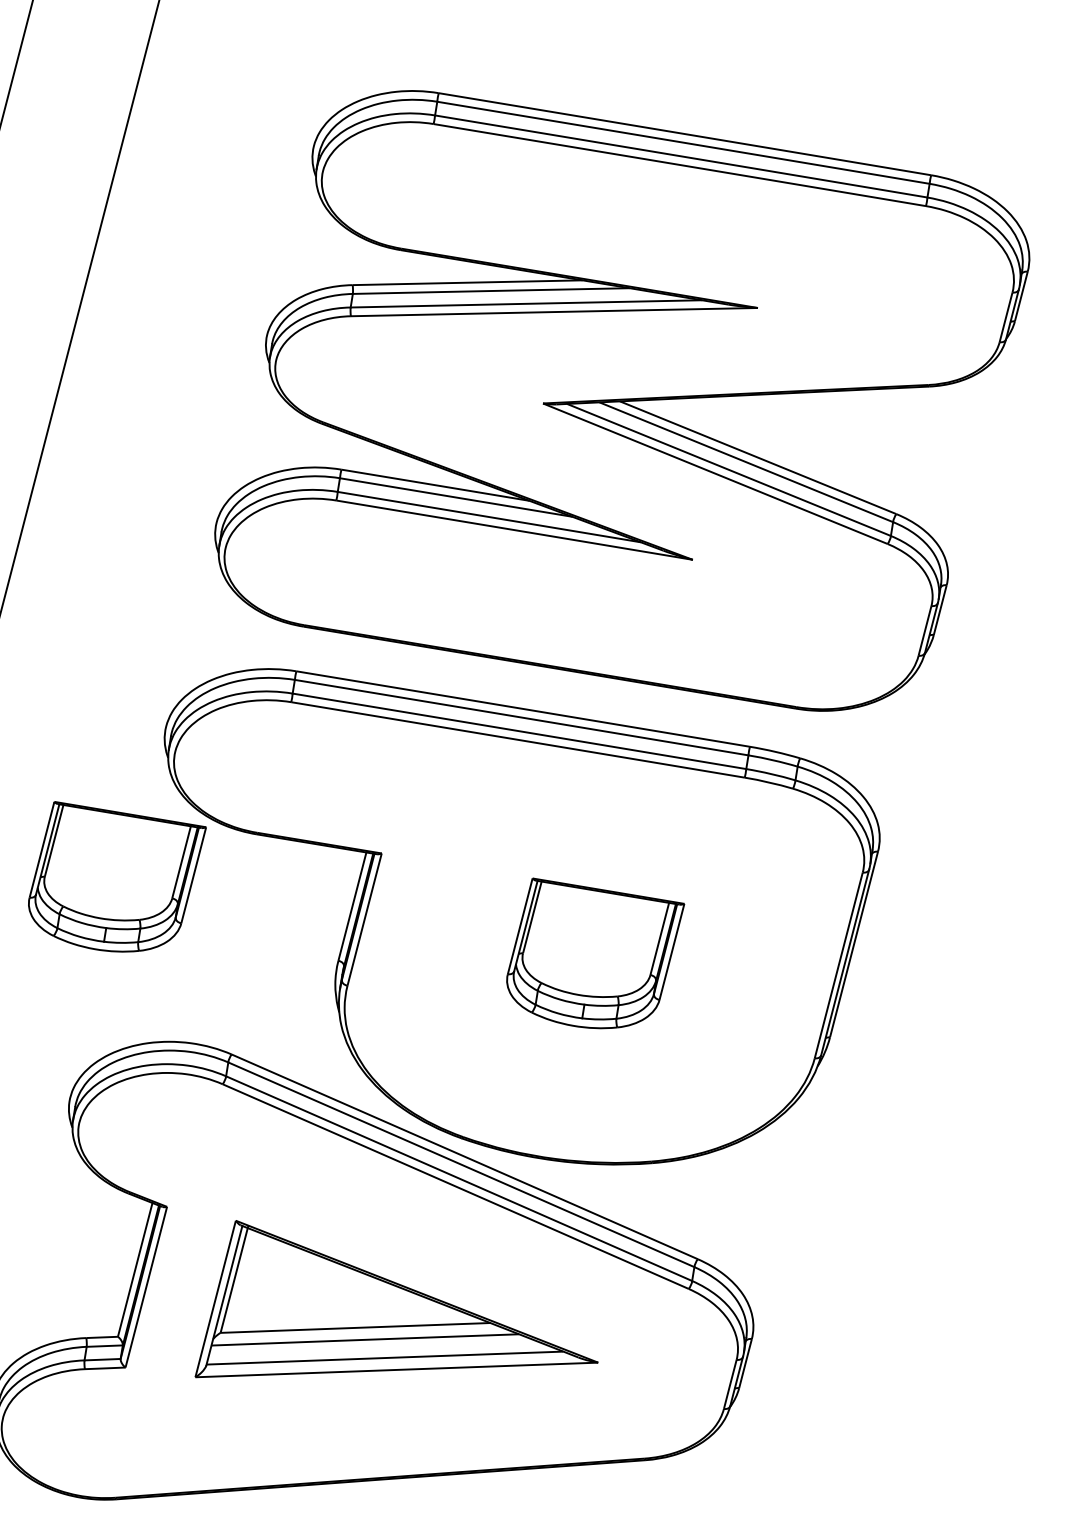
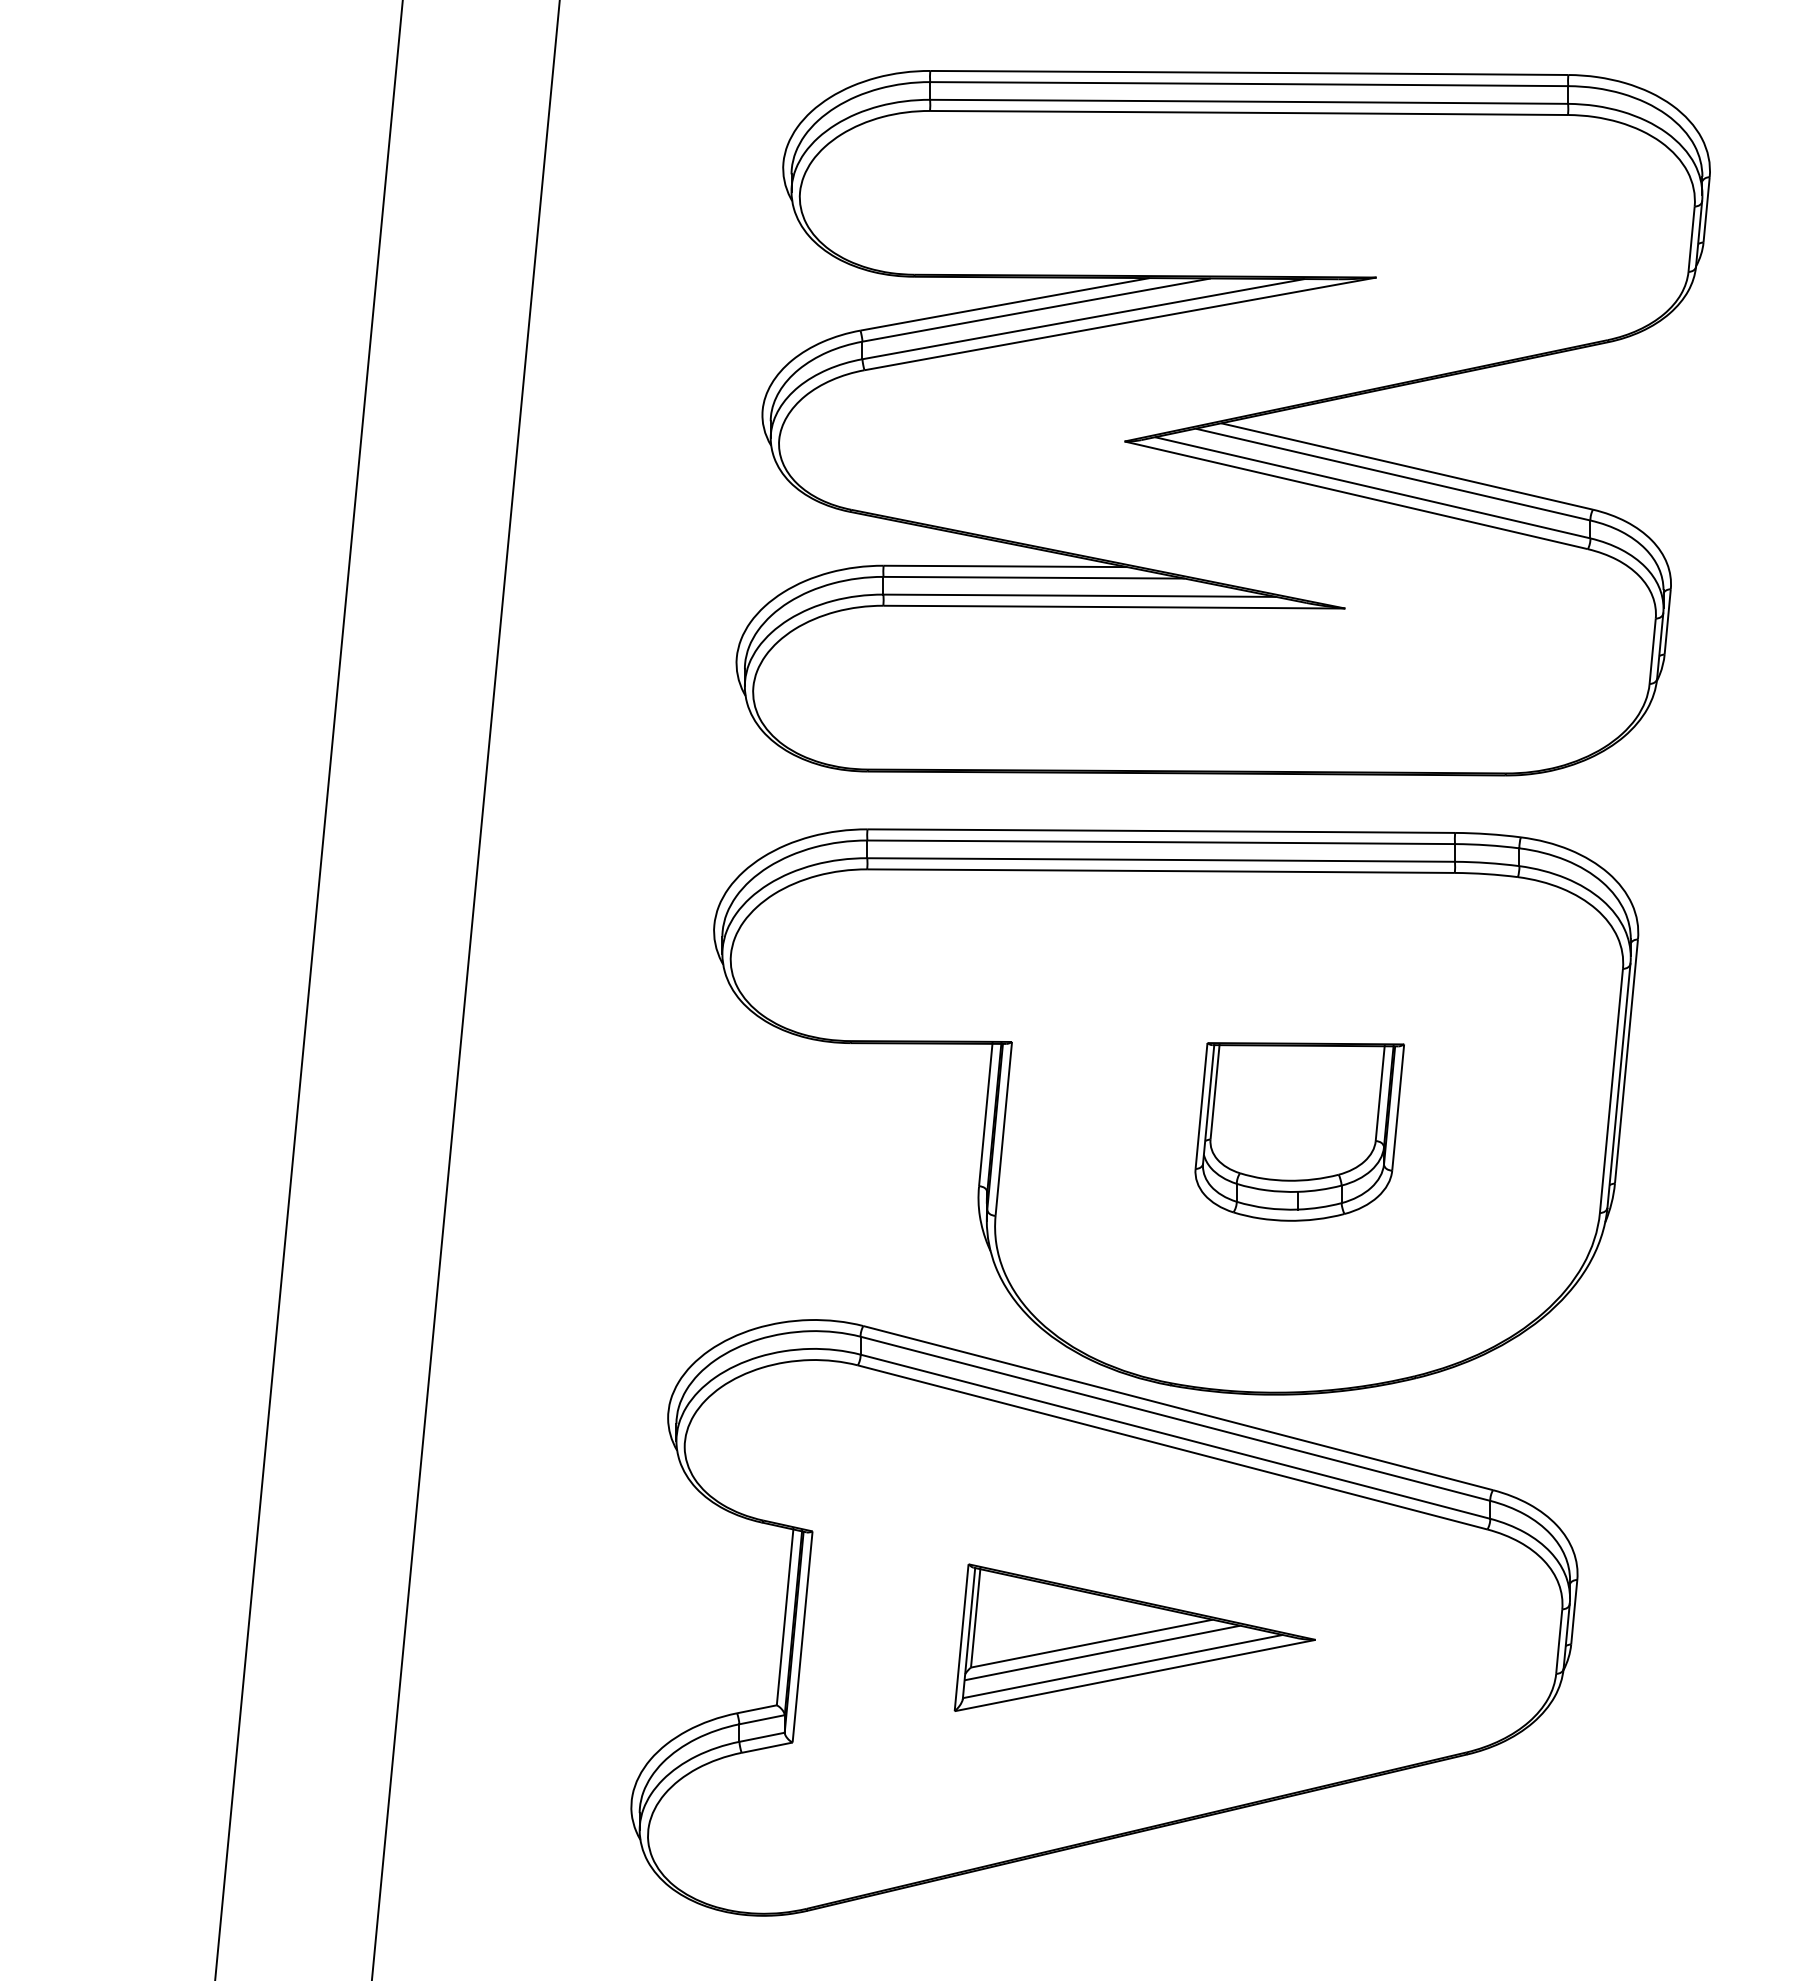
part: (114, 881) -> (680, 1131), removed
part: (402, 1328) -> (1134, 1637), size x0.71

